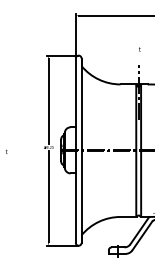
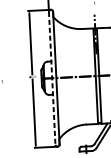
line: (75, 151) -> (51, 78), solid -> dashed

